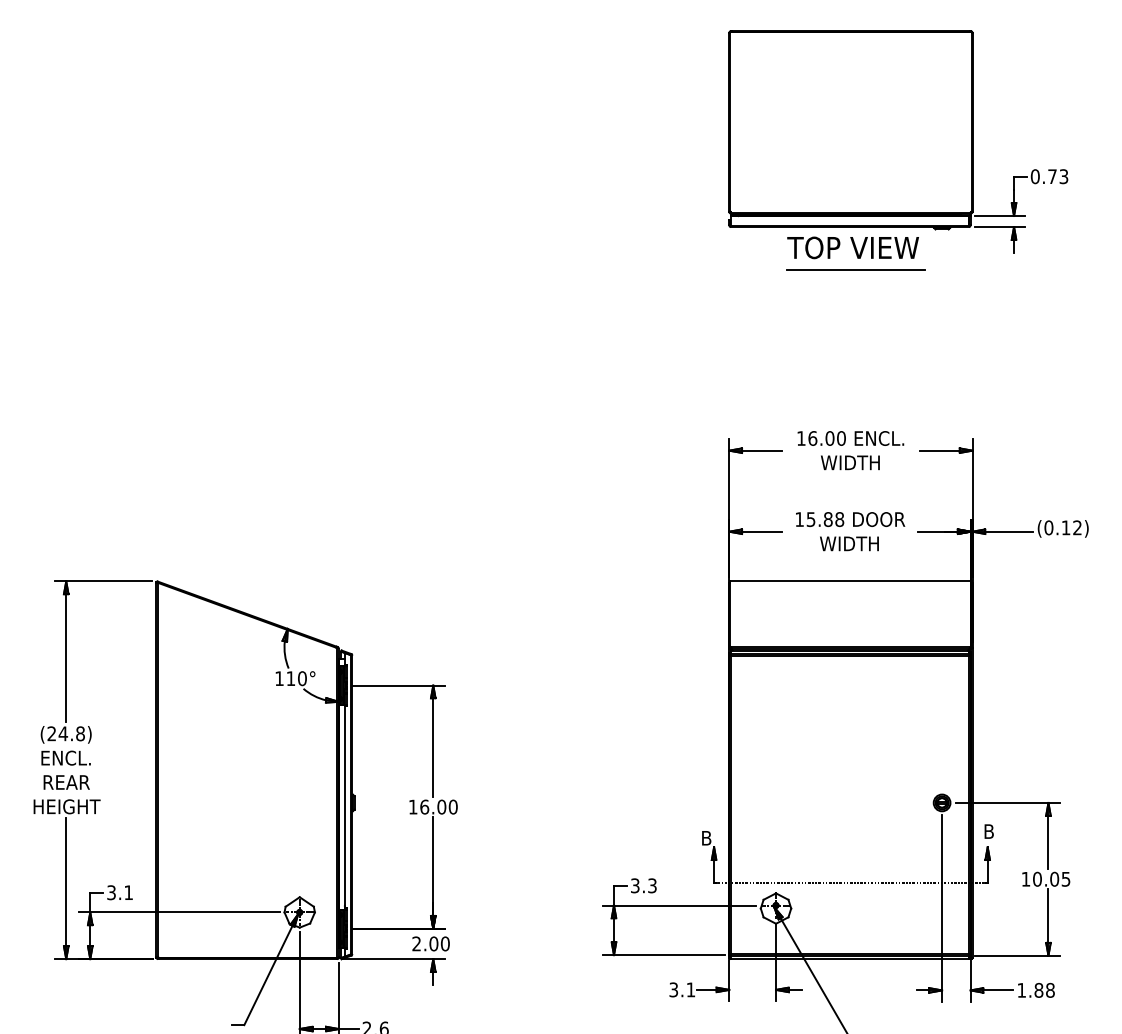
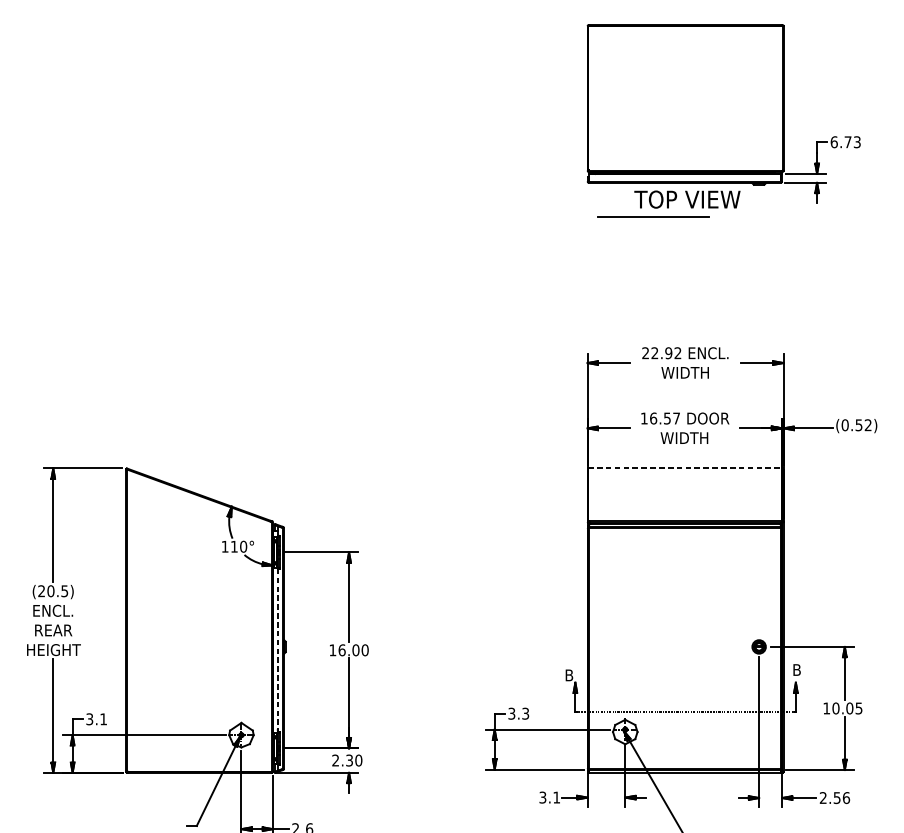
text: (1035, 176) -> (834, 142), 0.73 -> 6.73
line: (855, 269) -> (653, 217), moved
text: (821, 438) -> (661, 353), 16.00 -> 22.92
text: (825, 519) -> (665, 418), 15.88 -> 16.57
text: (1065, 527) -> (858, 424), (0.12) -> (0.52)
line: (851, 581) -> (686, 468), solid -> dashed
text: (71, 733) -> (57, 590), (24.8) -> (20.5)
line: (345, 807) -> (278, 650), solid -> dashed
text: (433, 943) -> (349, 760), 2.00 -> 2.30
text: (1035, 989) -> (834, 797), 1.88 -> 2.56

